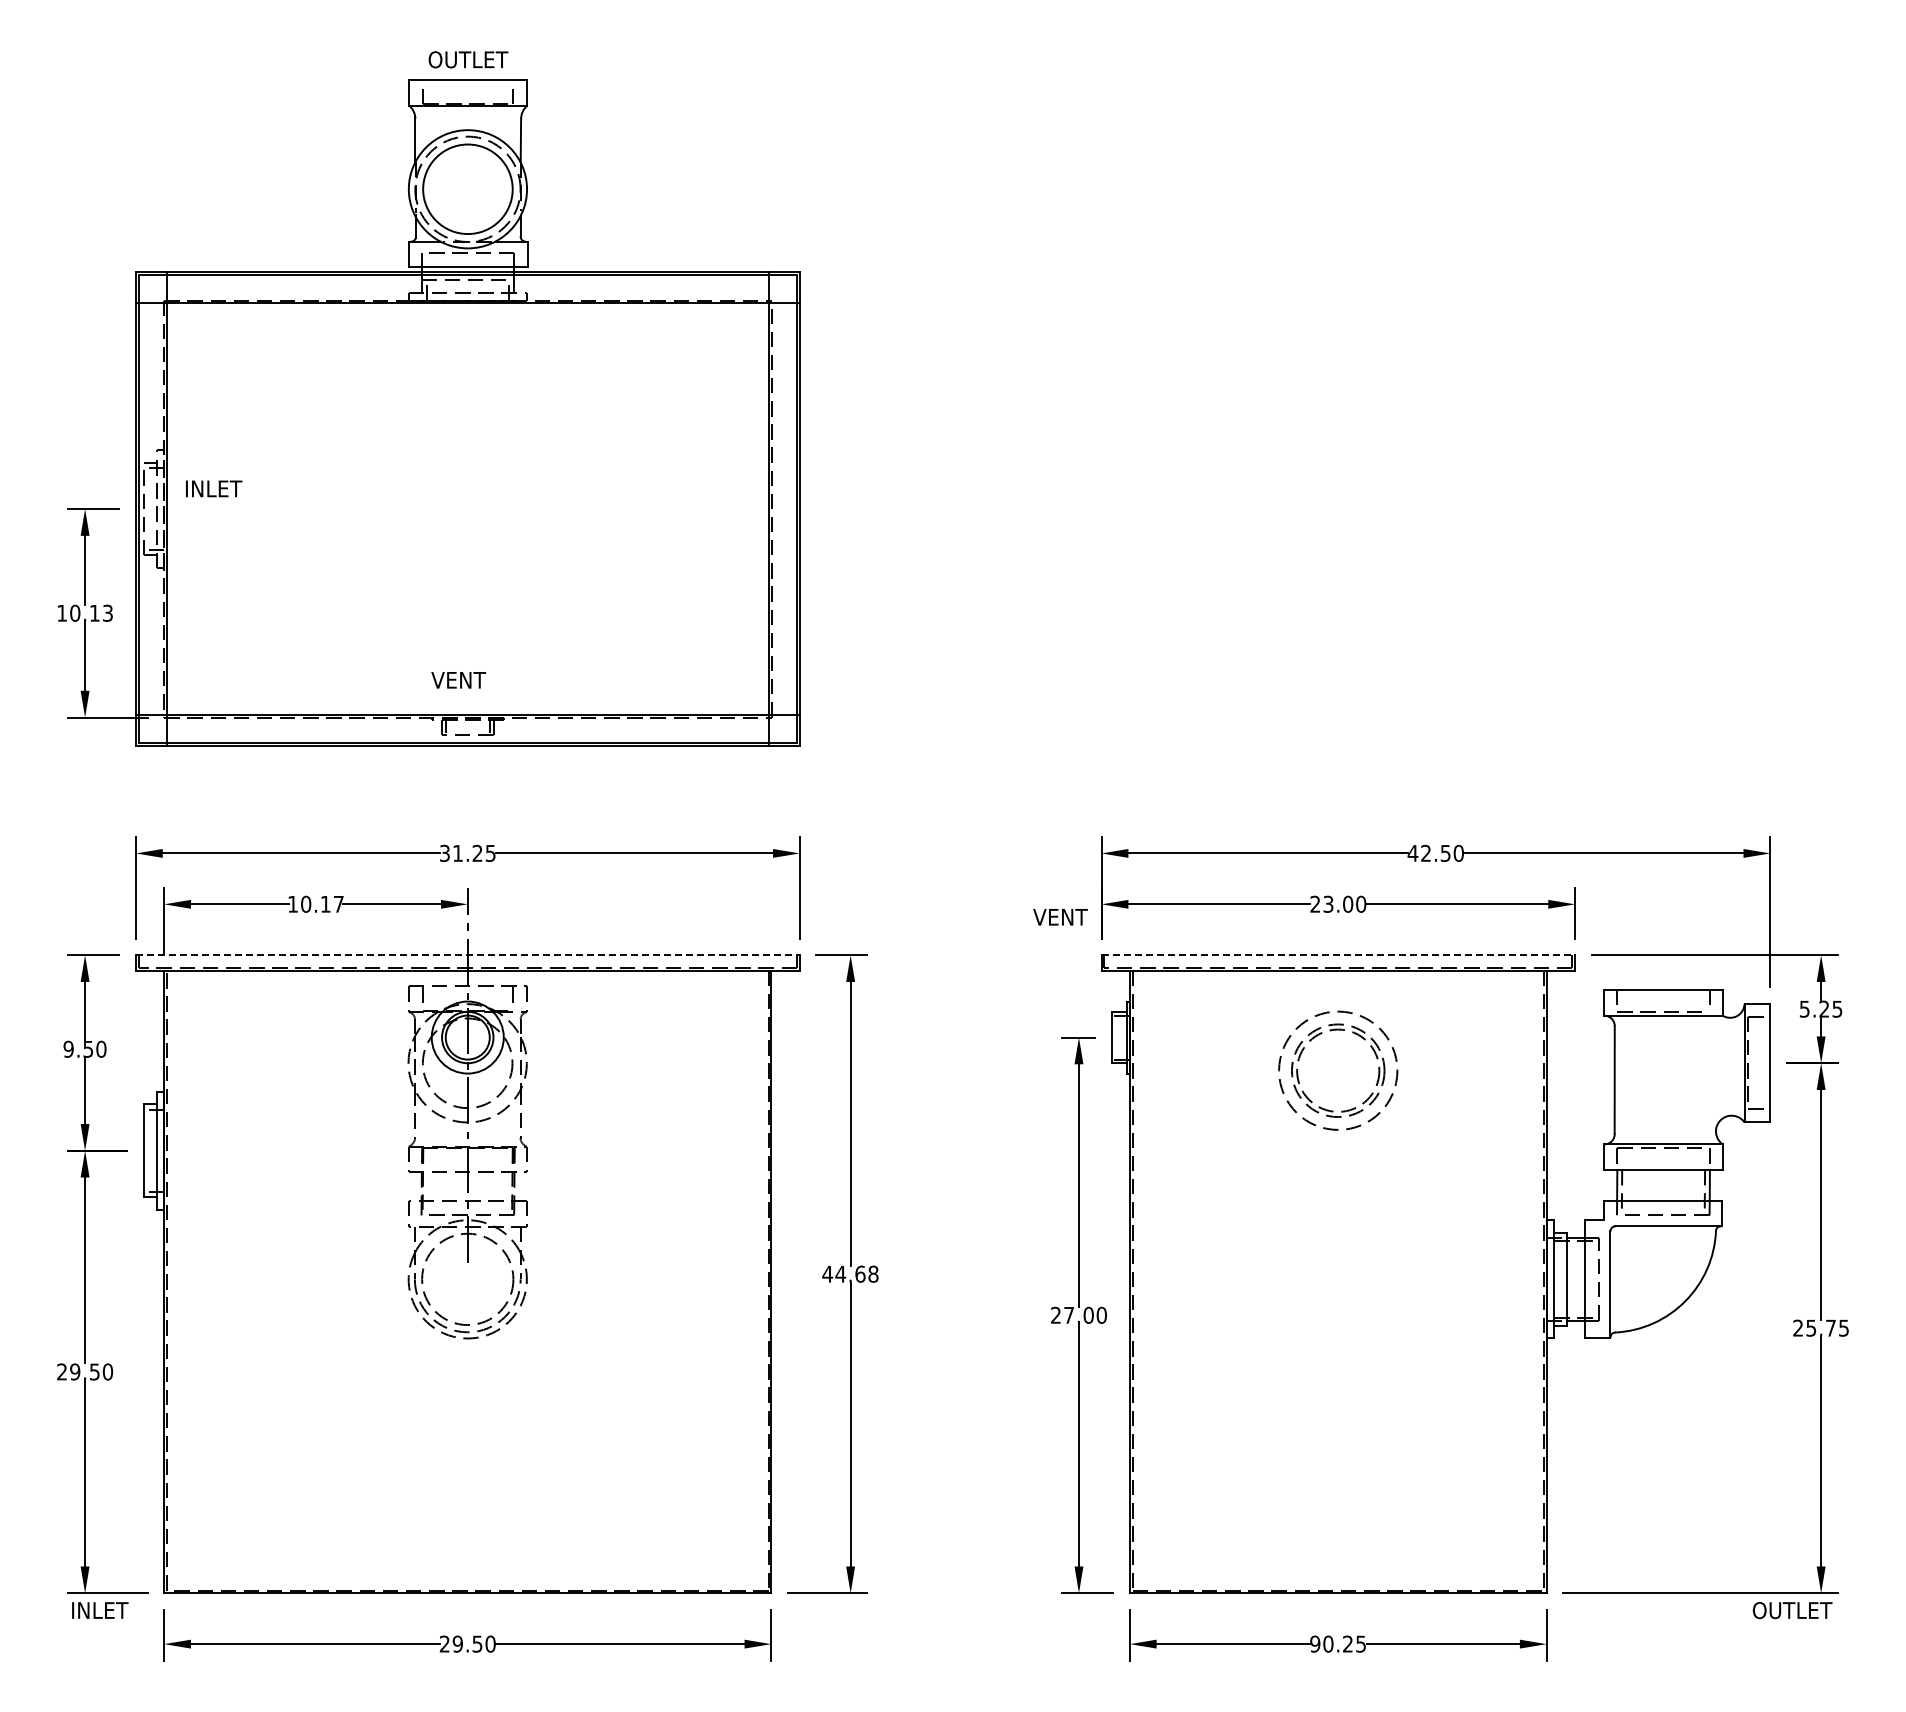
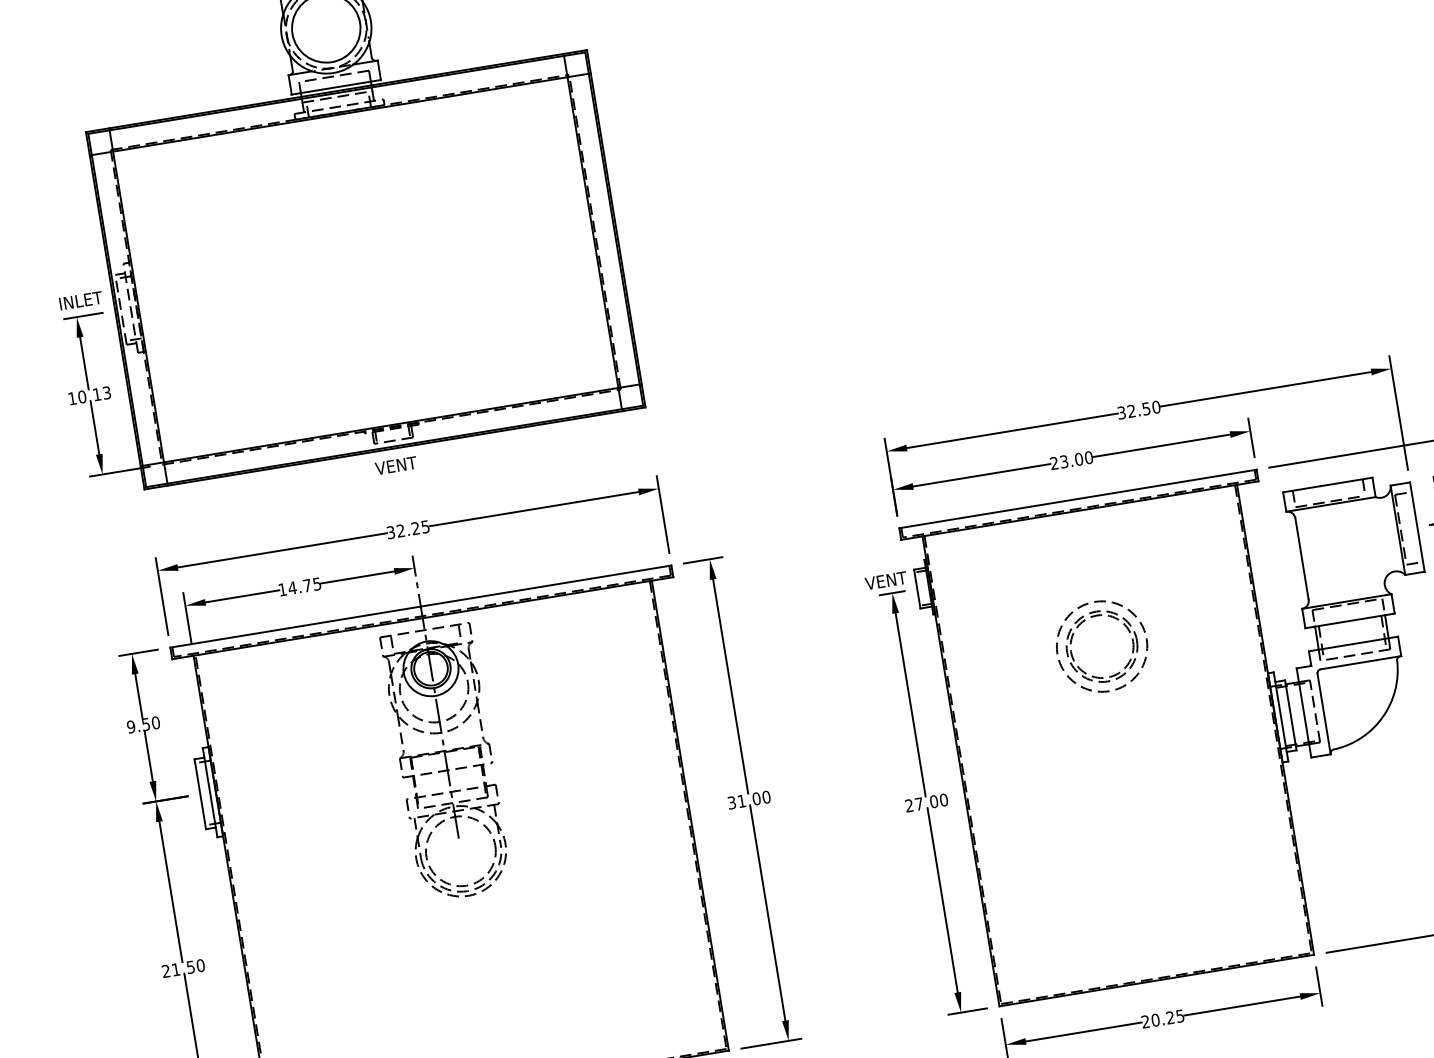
text: (214, 488) -> (81, 300), moved
text: (458, 680) -> (396, 465), moved
text: (457, 852) -> (400, 530), 31.25 -> 32.25
text: (1412, 852) -> (1121, 412), 42.50 -> 32.50
text: (321, 903) -> (304, 585), 10.17 -> 14.75
text: (1060, 917) -> (886, 580), moved
line: (467, 955) -> (420, 606), dashed -> solid
line: (1338, 955) -> (1078, 499), dashed -> solid
part: (1352, 1033) -> (1108, 616), moved
text: (850, 1273) -> (749, 799), 44.68 -> 31.00
text: (75, 1371) -> (176, 969), 29.50 -> 21.50
text: (1315, 1643) -> (1145, 1021), 90.25 -> 20.25

